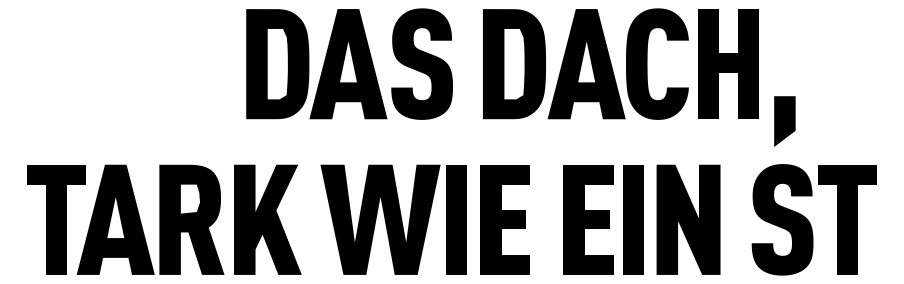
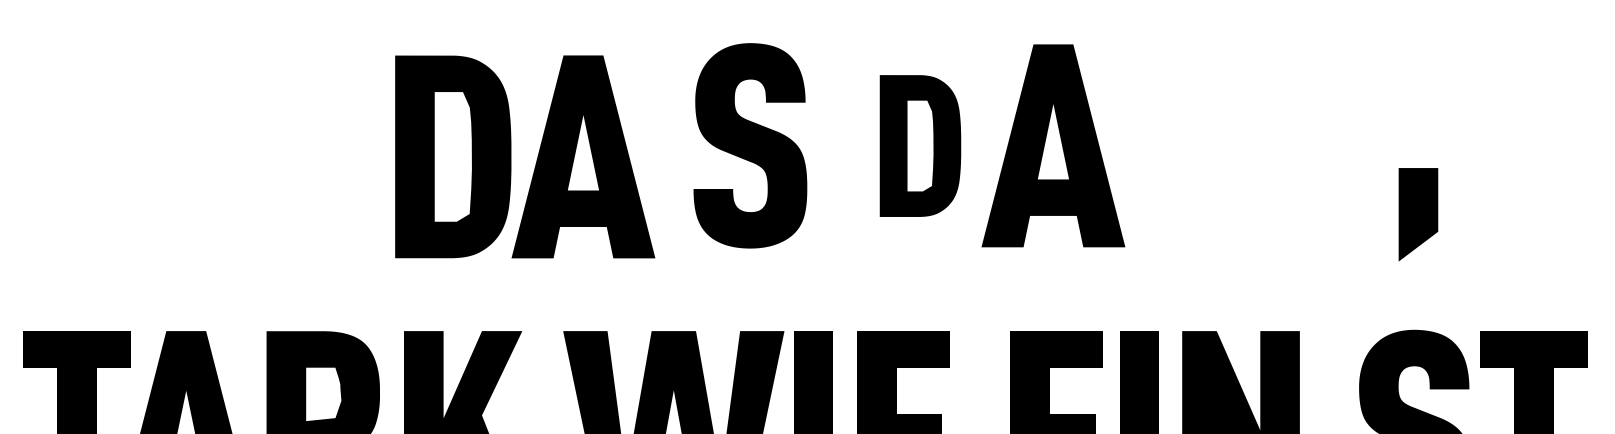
fill: (657, 63) -> (1183, 144), removed
part: (514, 64) -> (920, 146), size x0.7
fill: (728, 64) -> (1314, 146), removed
part: (322, 67) -> (535, 163), moved
part: (784, 121) -> (1417, 214), moved

